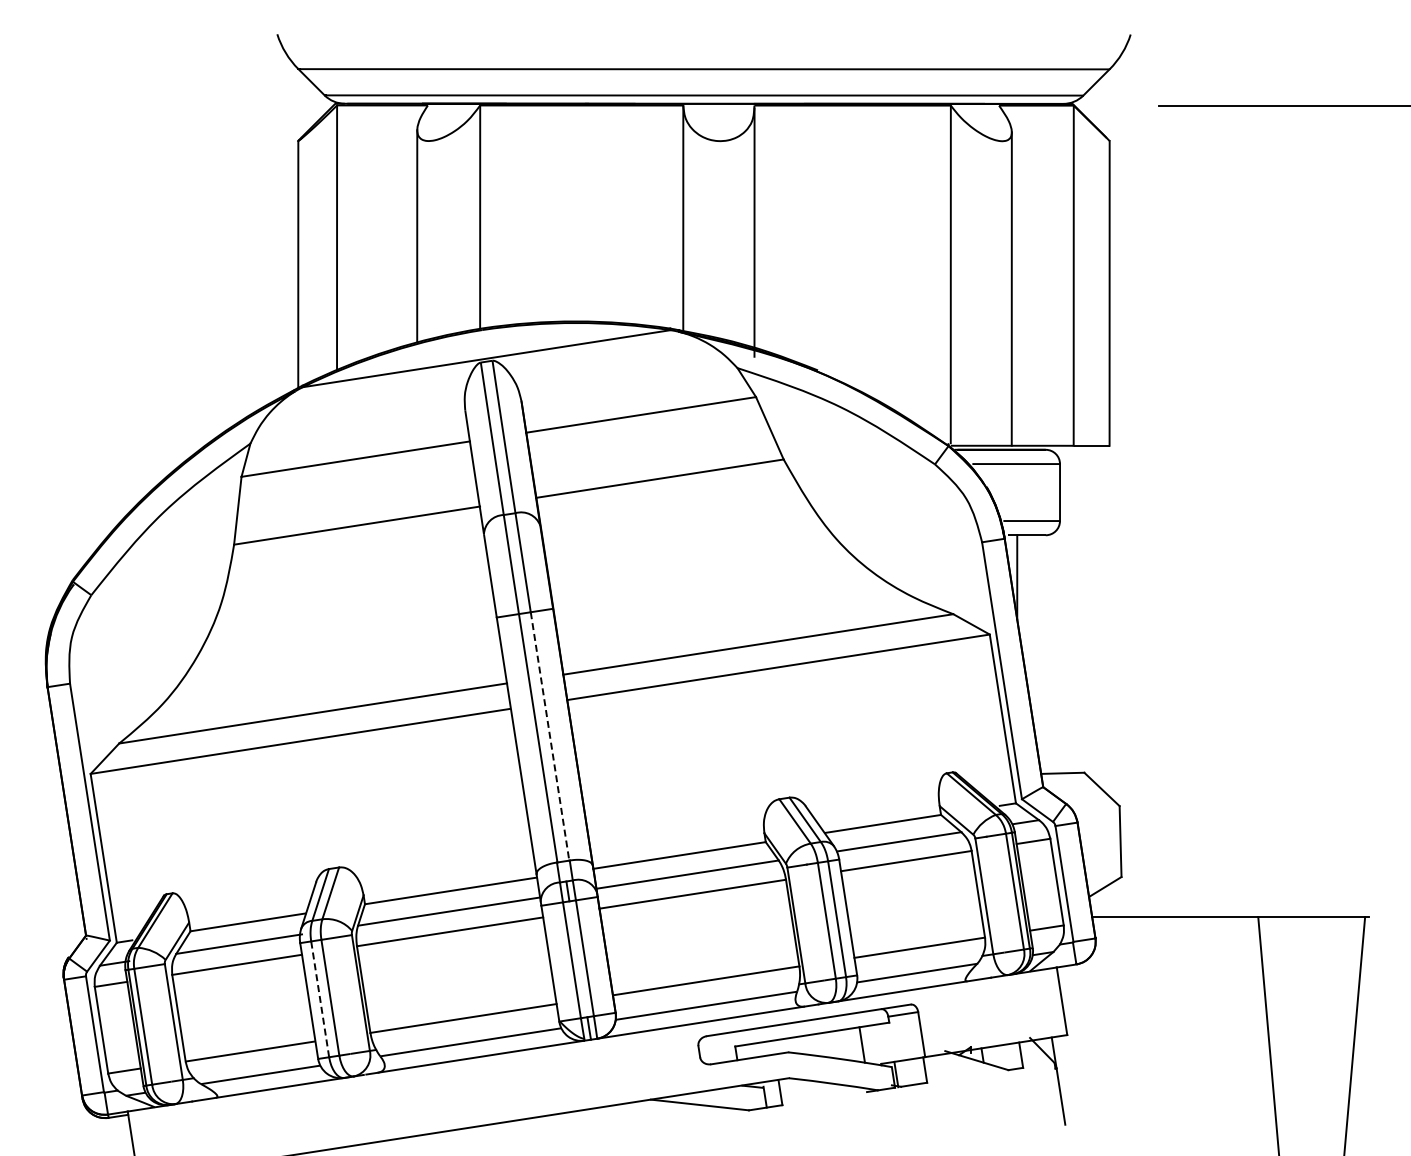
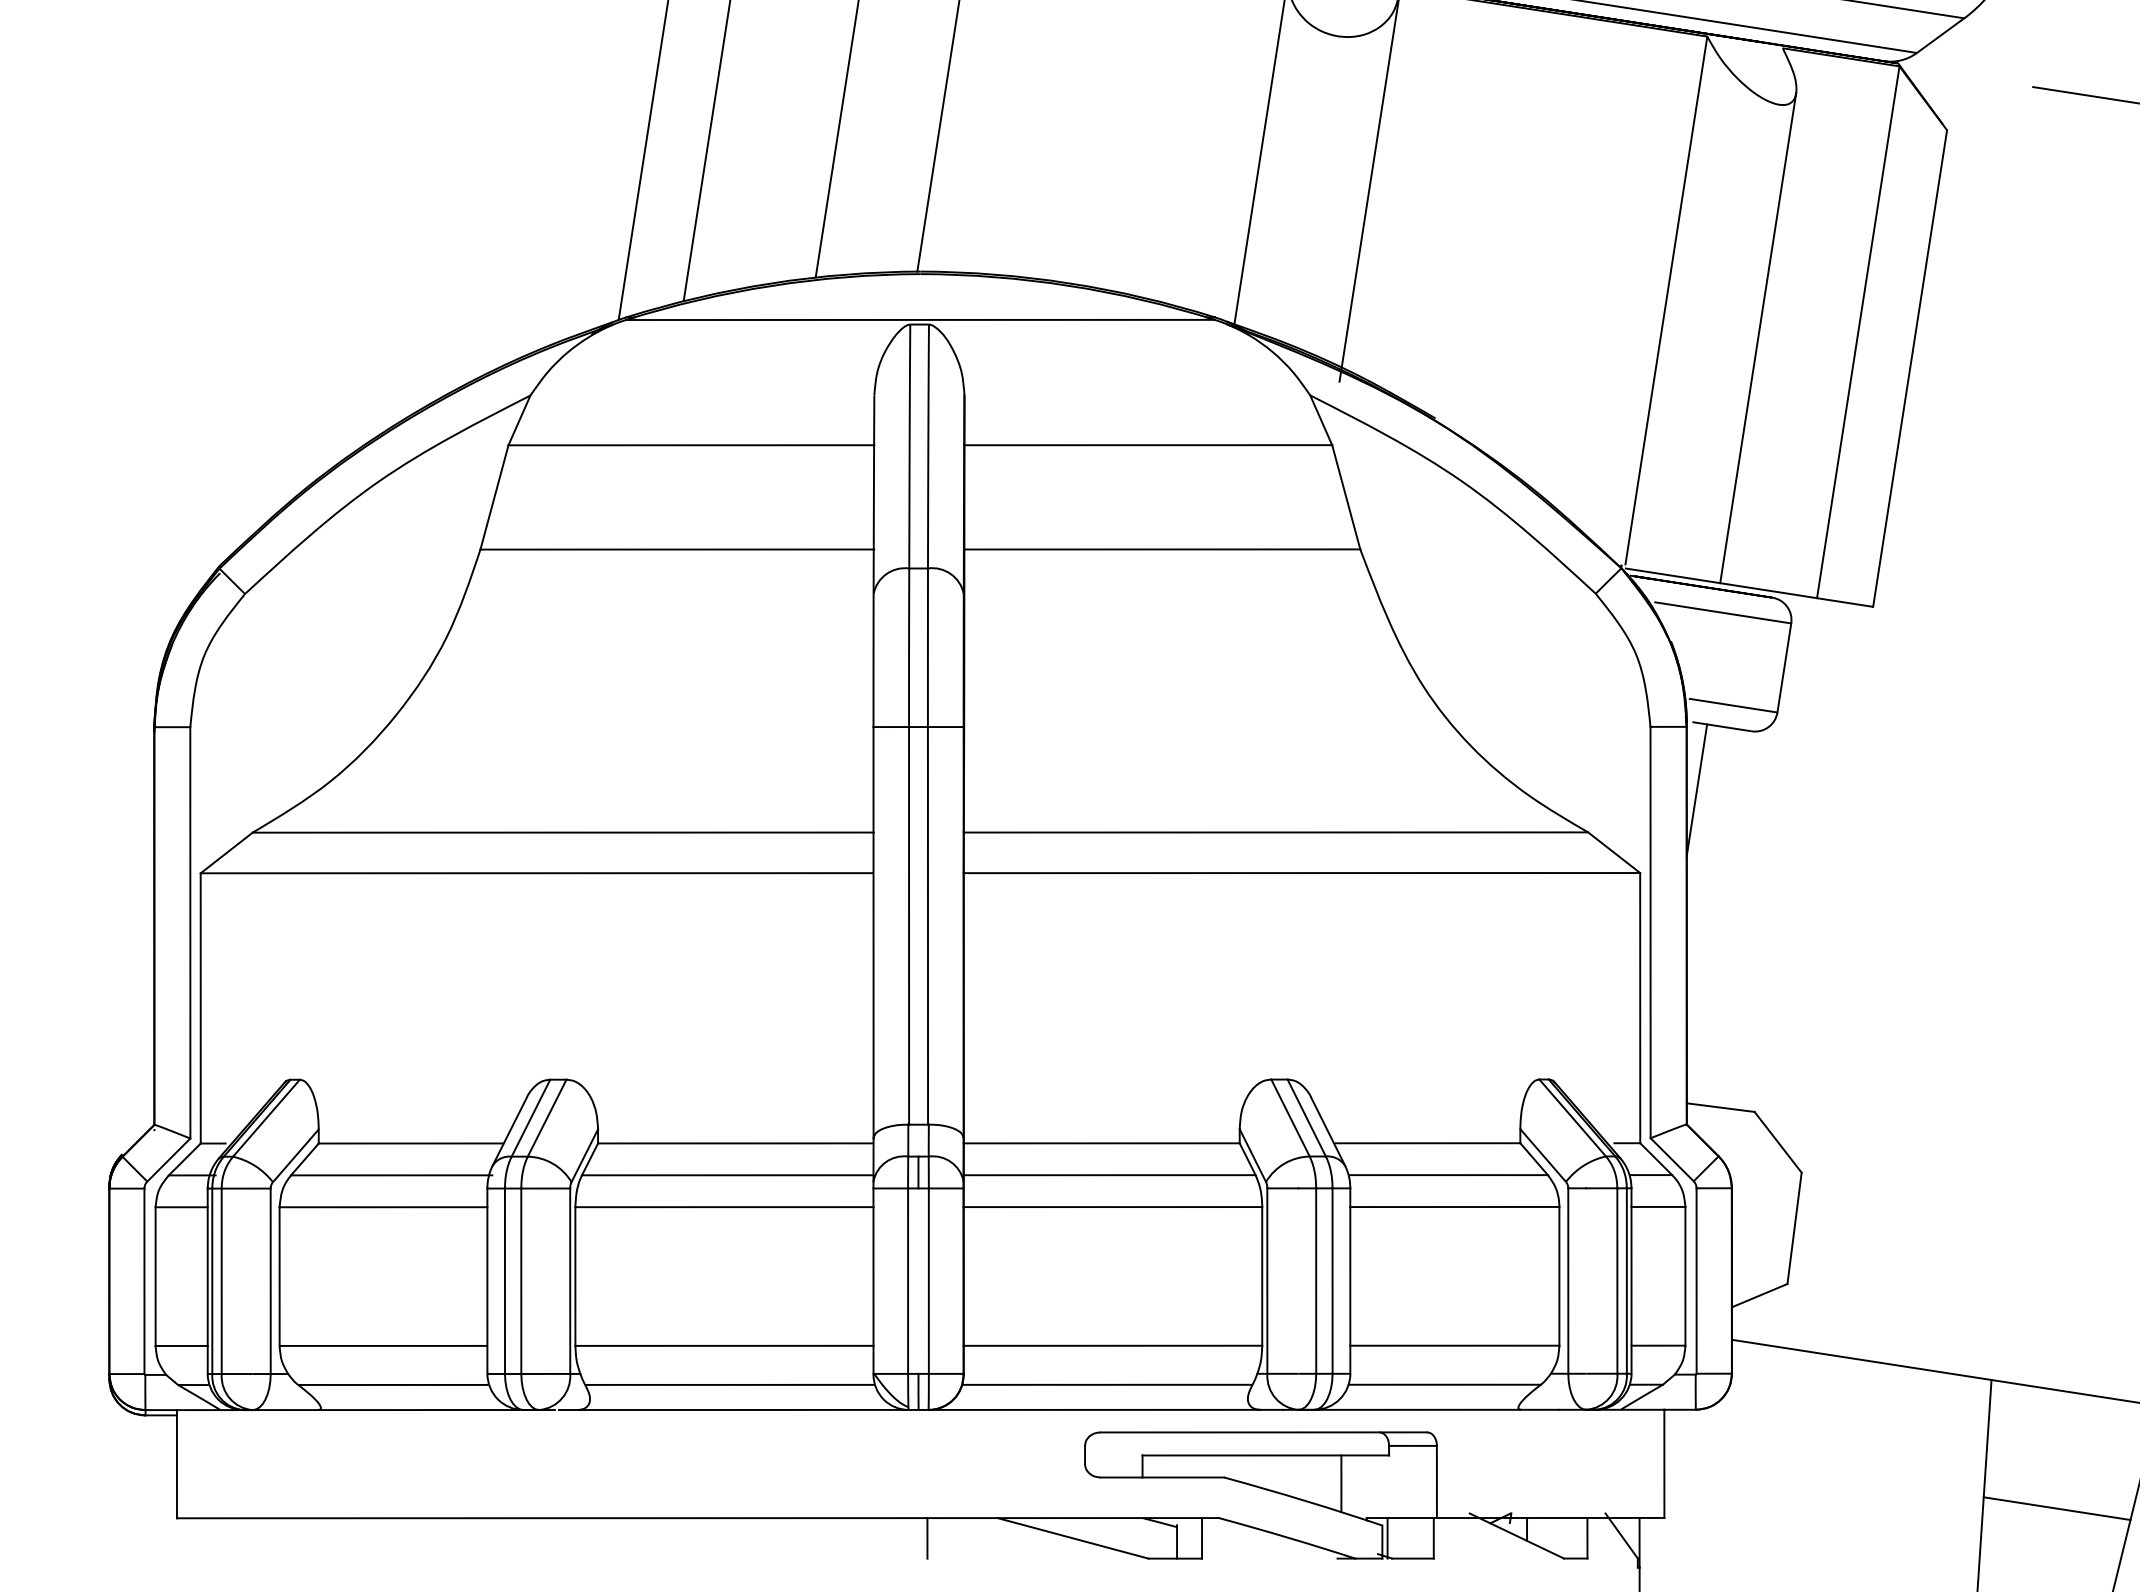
line: (550, 736) -> (928, 926), dashed -> solid
line: (1311, 991) -> (2056, 1508), added
line: (320, 999) -> (505, 1281), dashed -> solid
line: (608, 1118) -> (926, 1537), added

